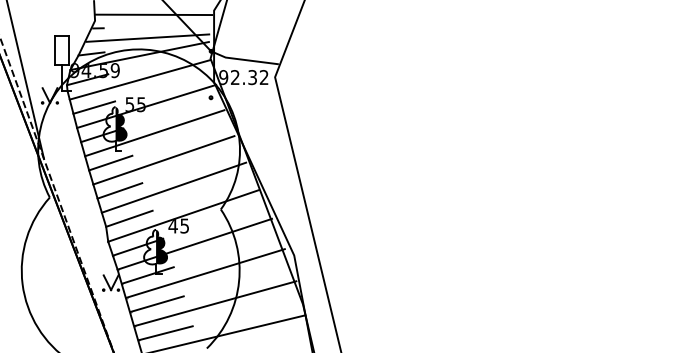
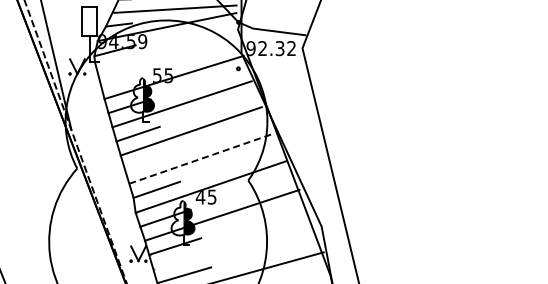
line: (139, 79) -> (166, 50), removed
line: (94, 107) -> (121, 78), removed
line: (174, 187) -> (201, 158), solid -> dashed
line: (119, 190) -> (146, 161), removed
line: (205, 273) -> (232, 244), removed

